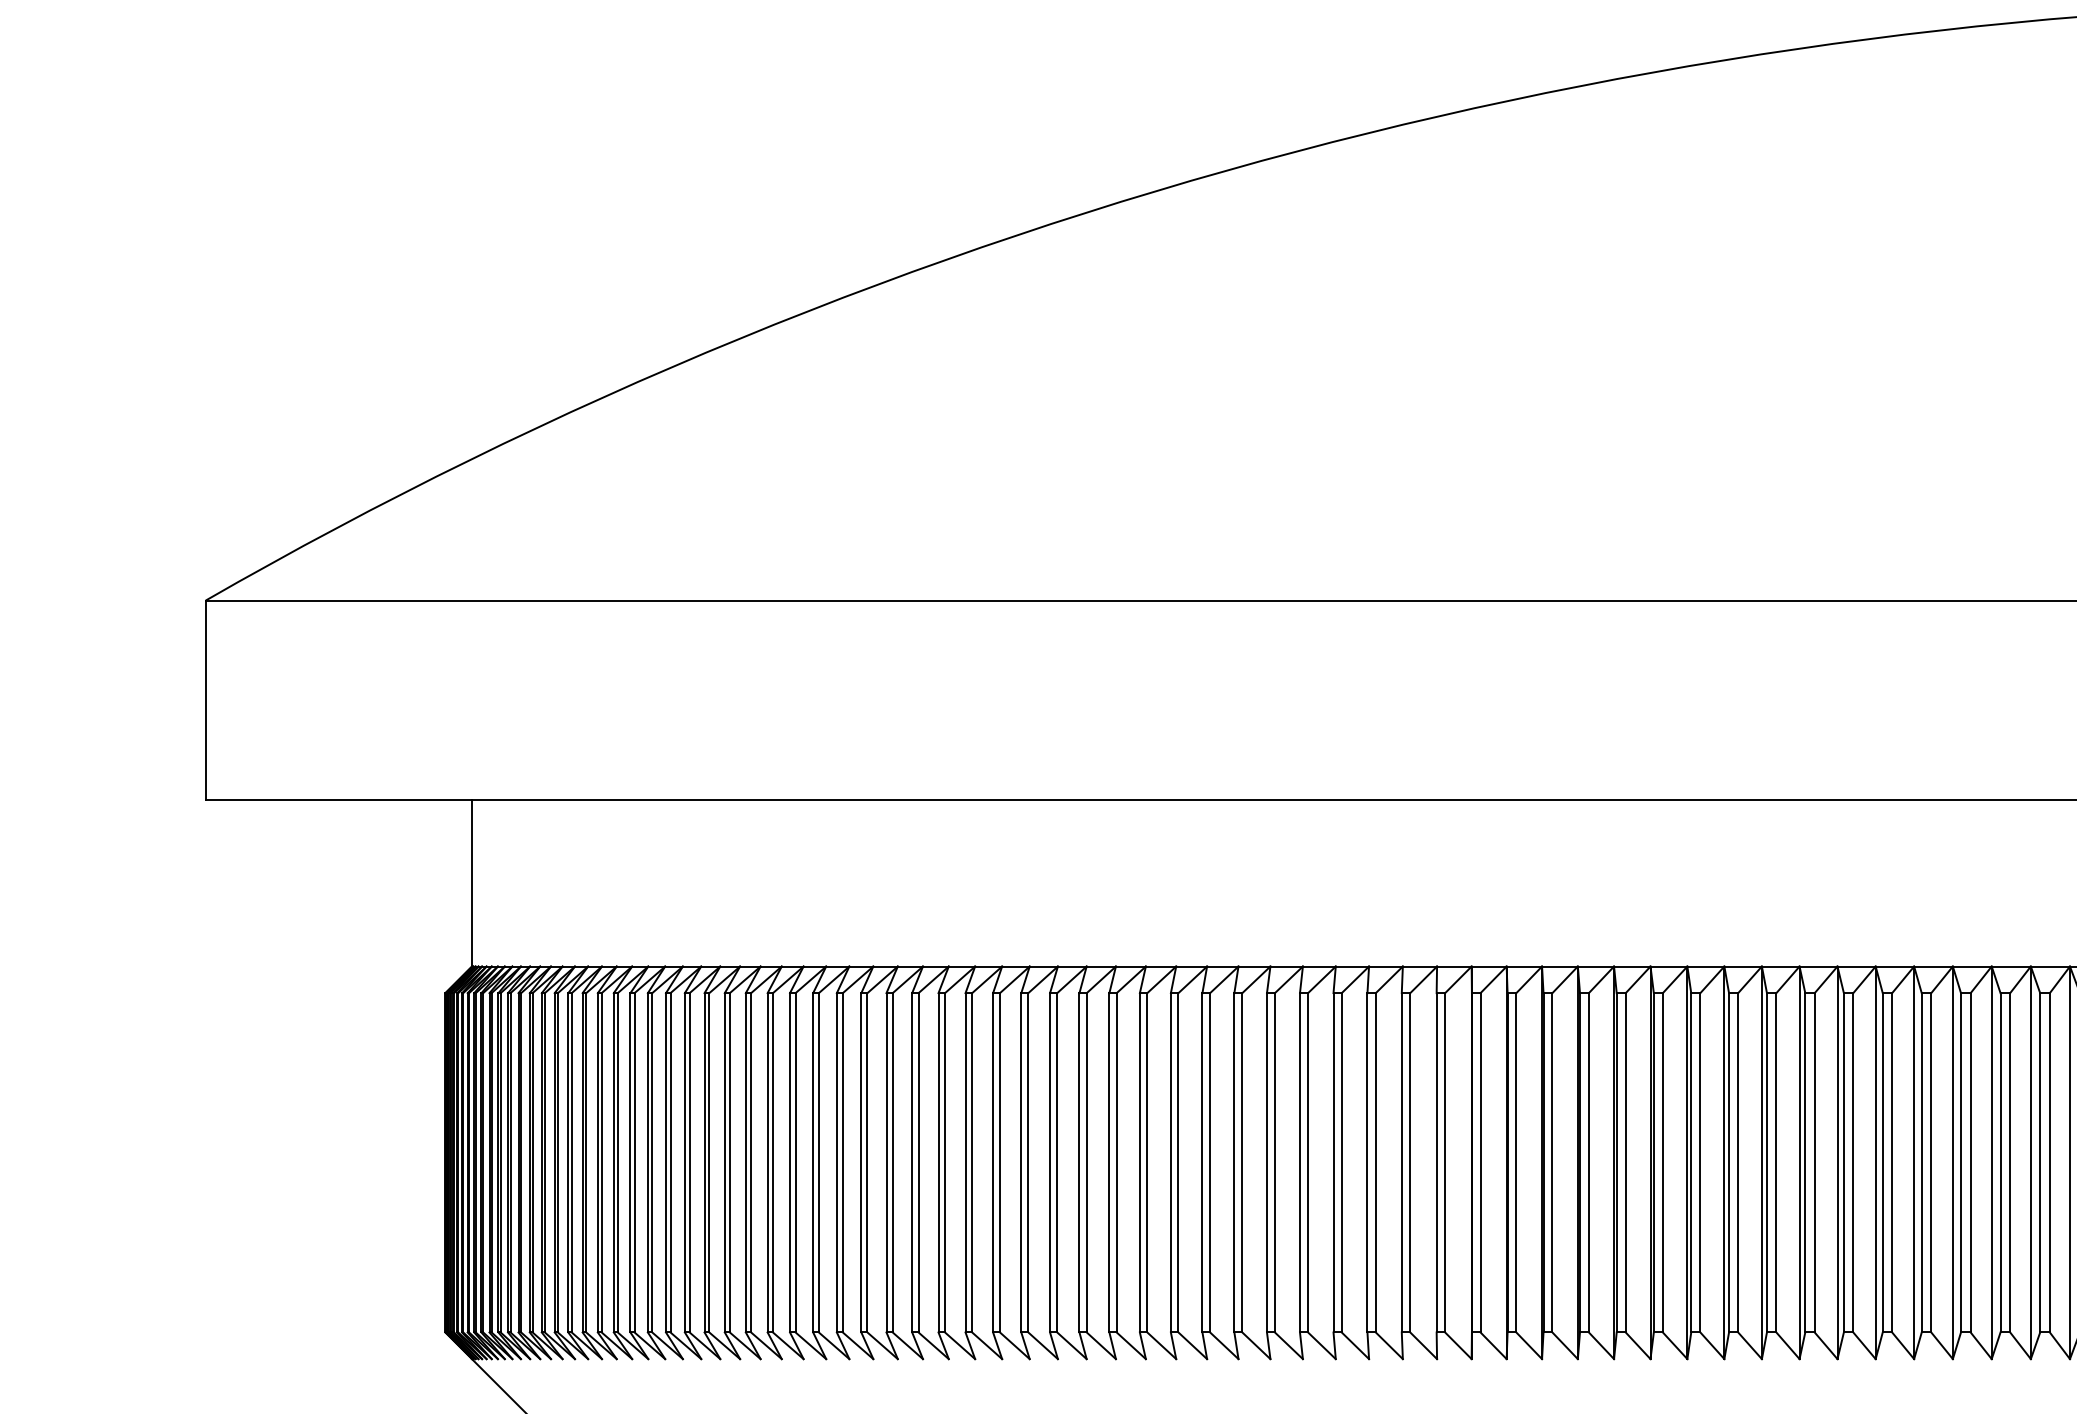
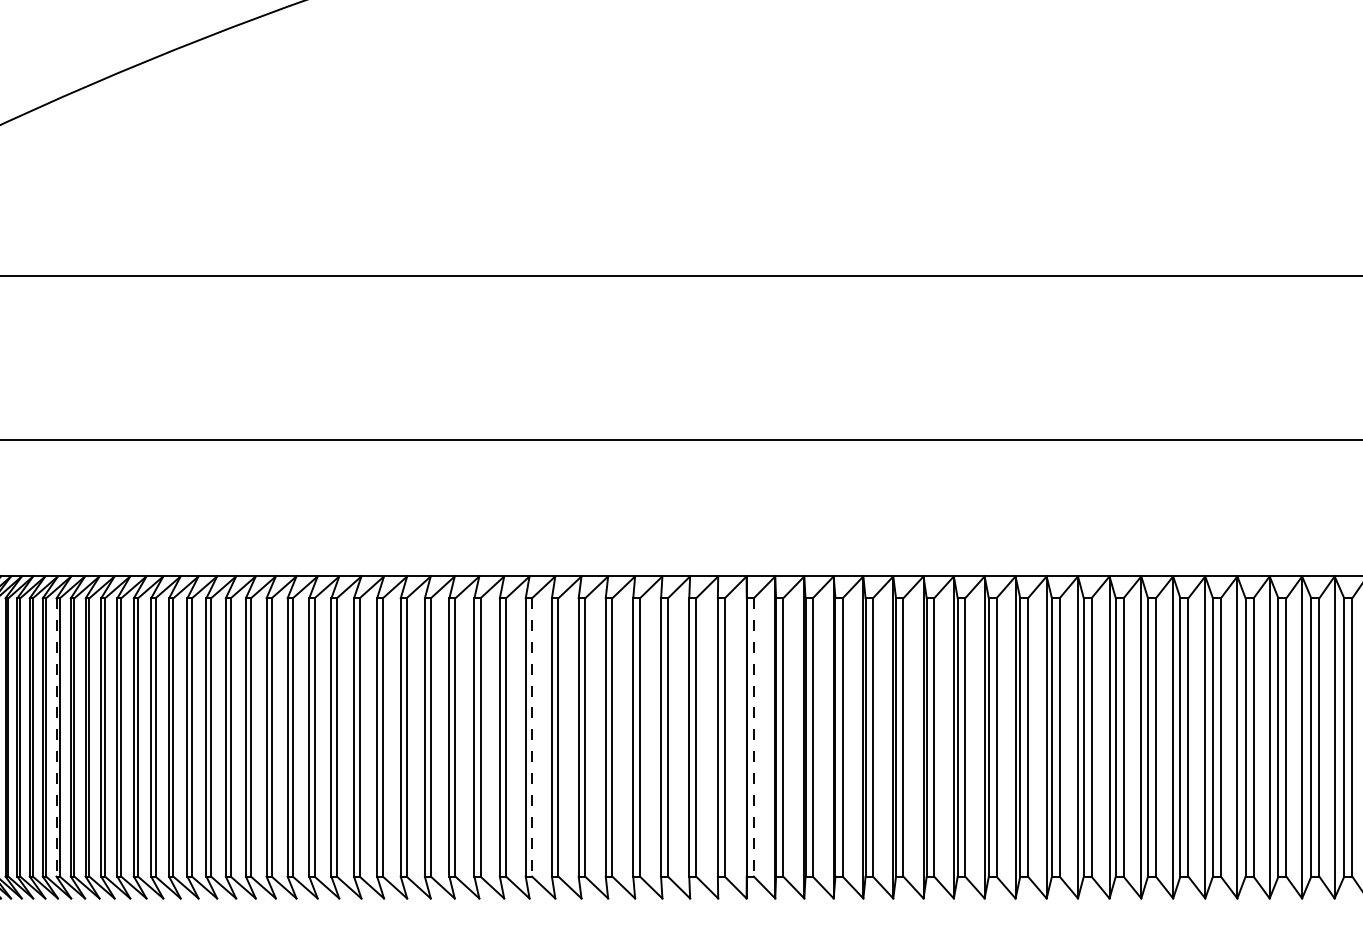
line: (630, 1162) -> (56, 737), solid -> dashed
line: (1210, 1162) -> (532, 737), solid -> dashed
line: (1480, 1162) -> (753, 737), solid -> dashed

